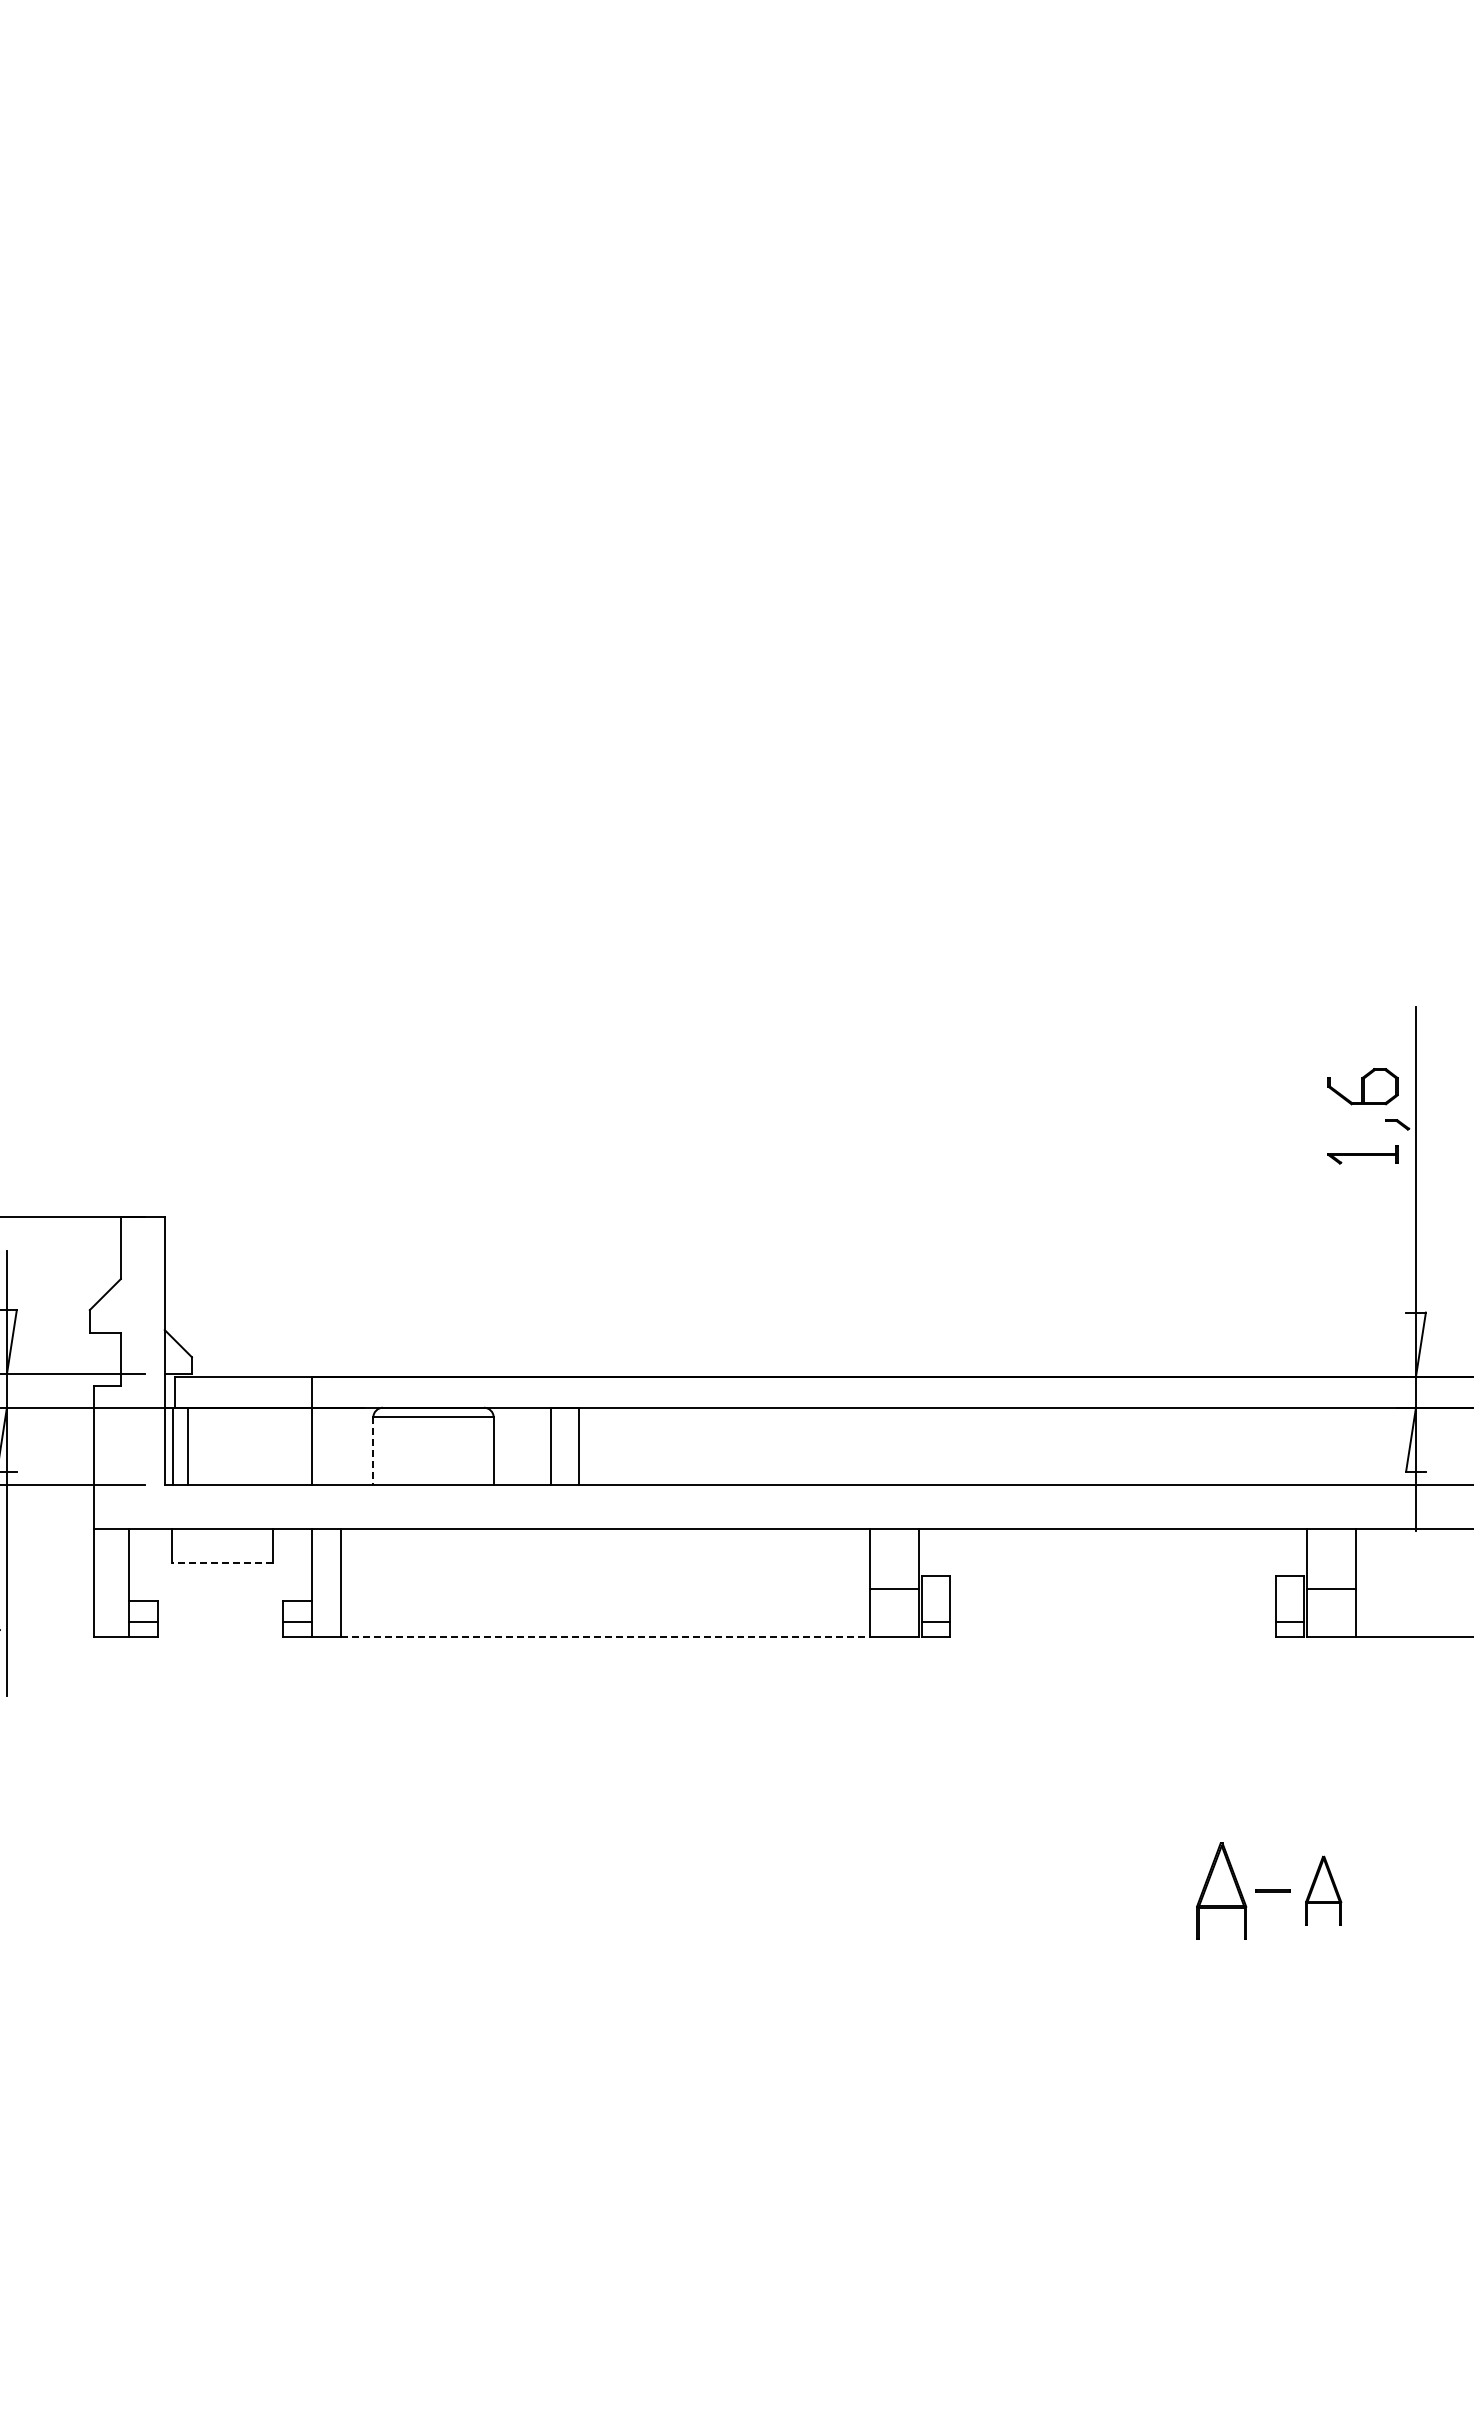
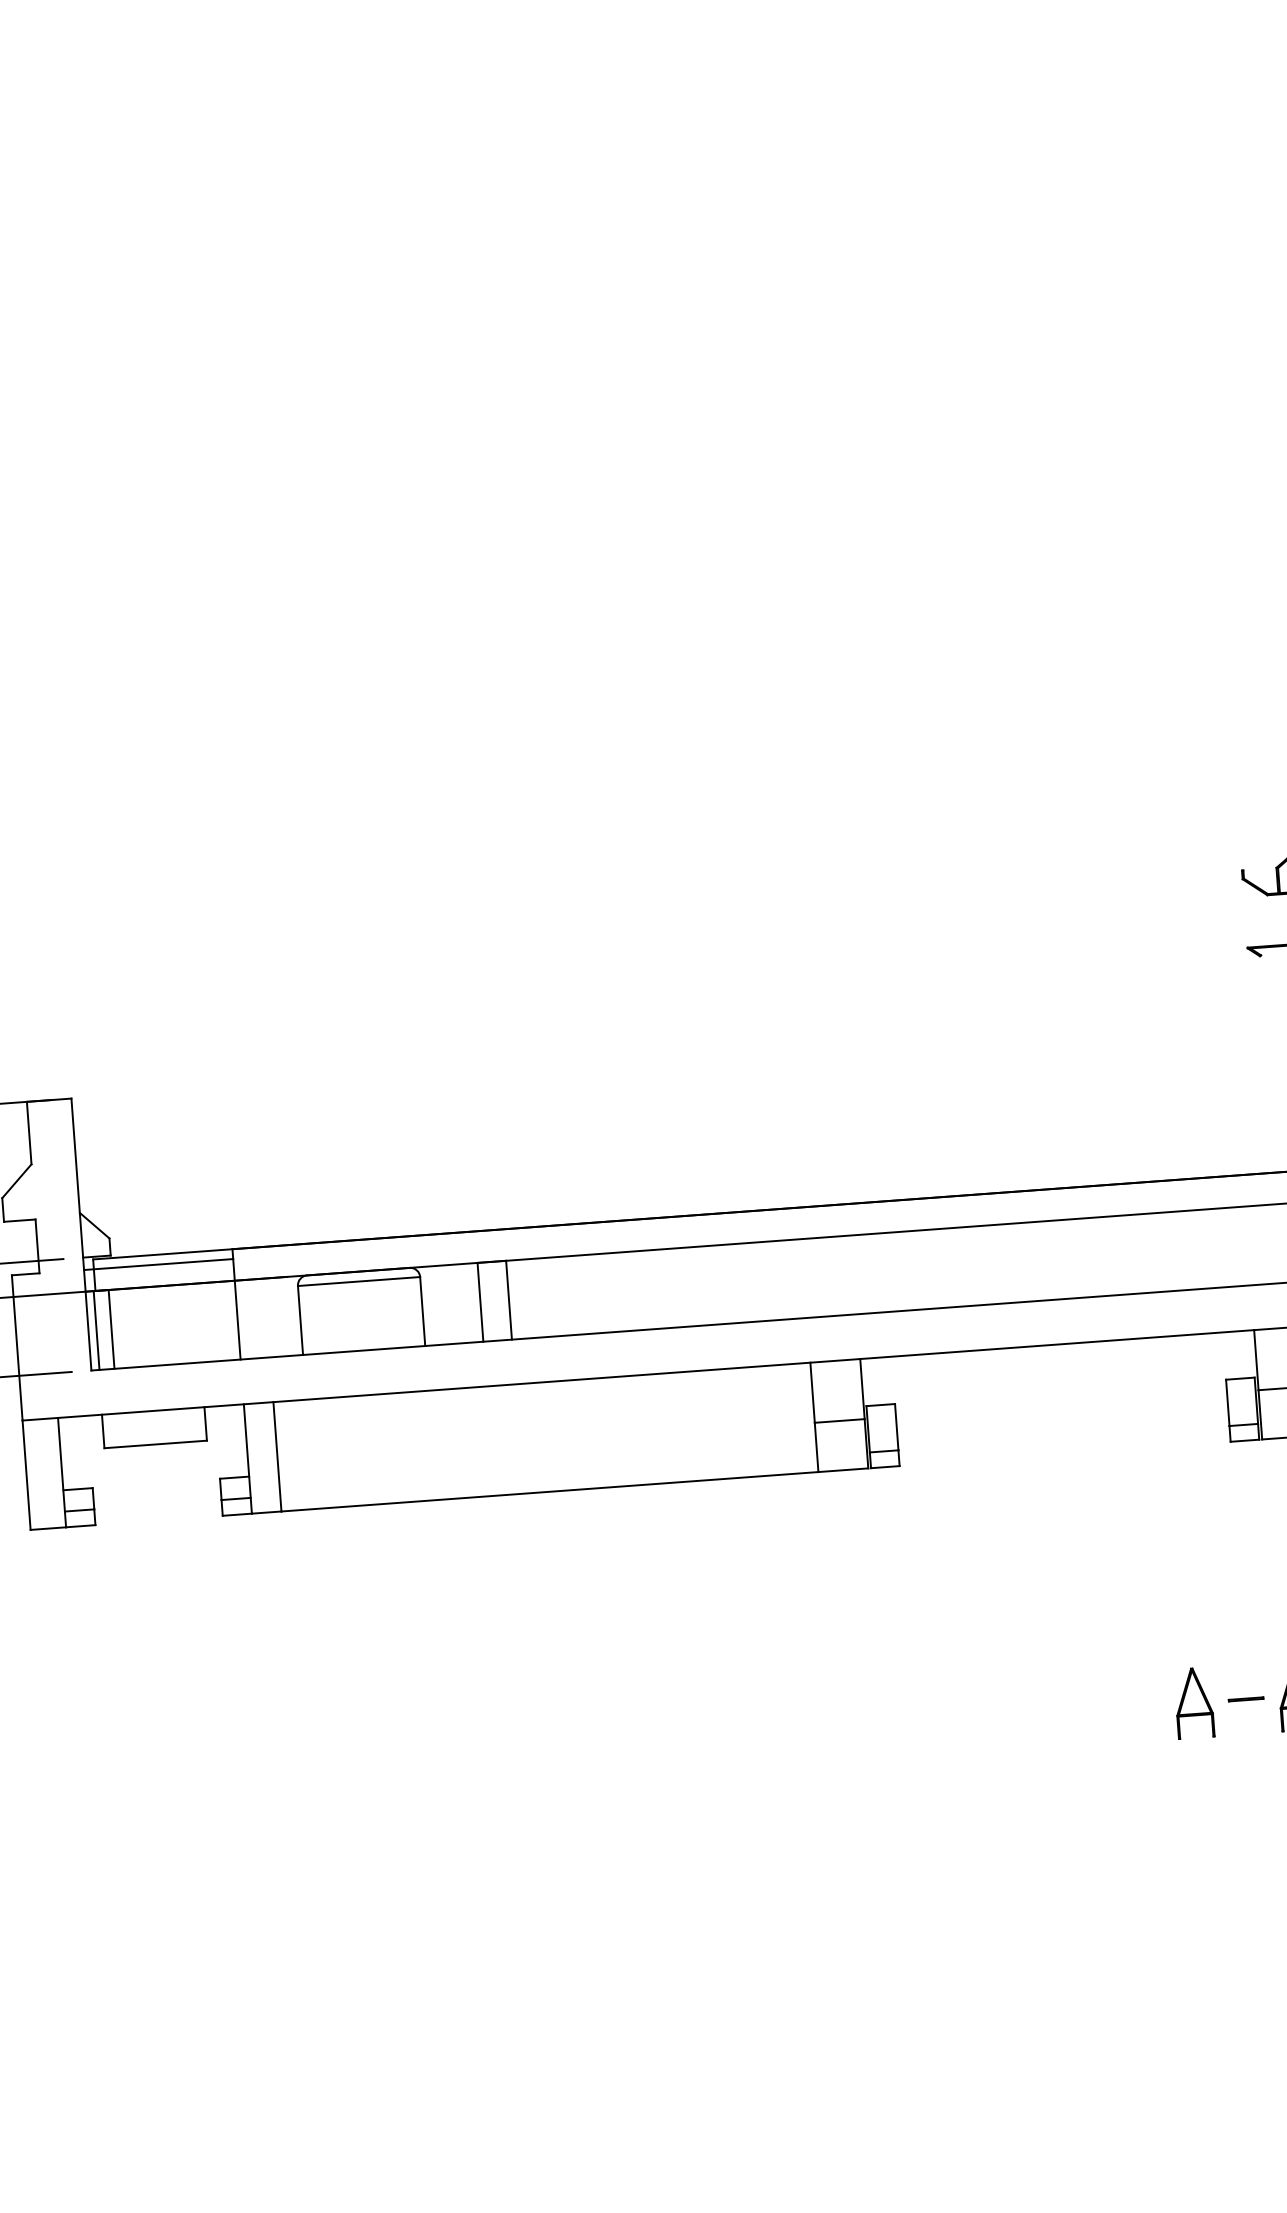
line: (237, 1386) -> (157, 1264), added
line: (373, 1451) -> (300, 1320), dashed -> solid
line: (221, 1562) -> (154, 1444), dashed -> solid
line: (605, 1637) -> (550, 1492), dashed -> solid
part: (1221, 1890) -> (1194, 1702), size x0.71

